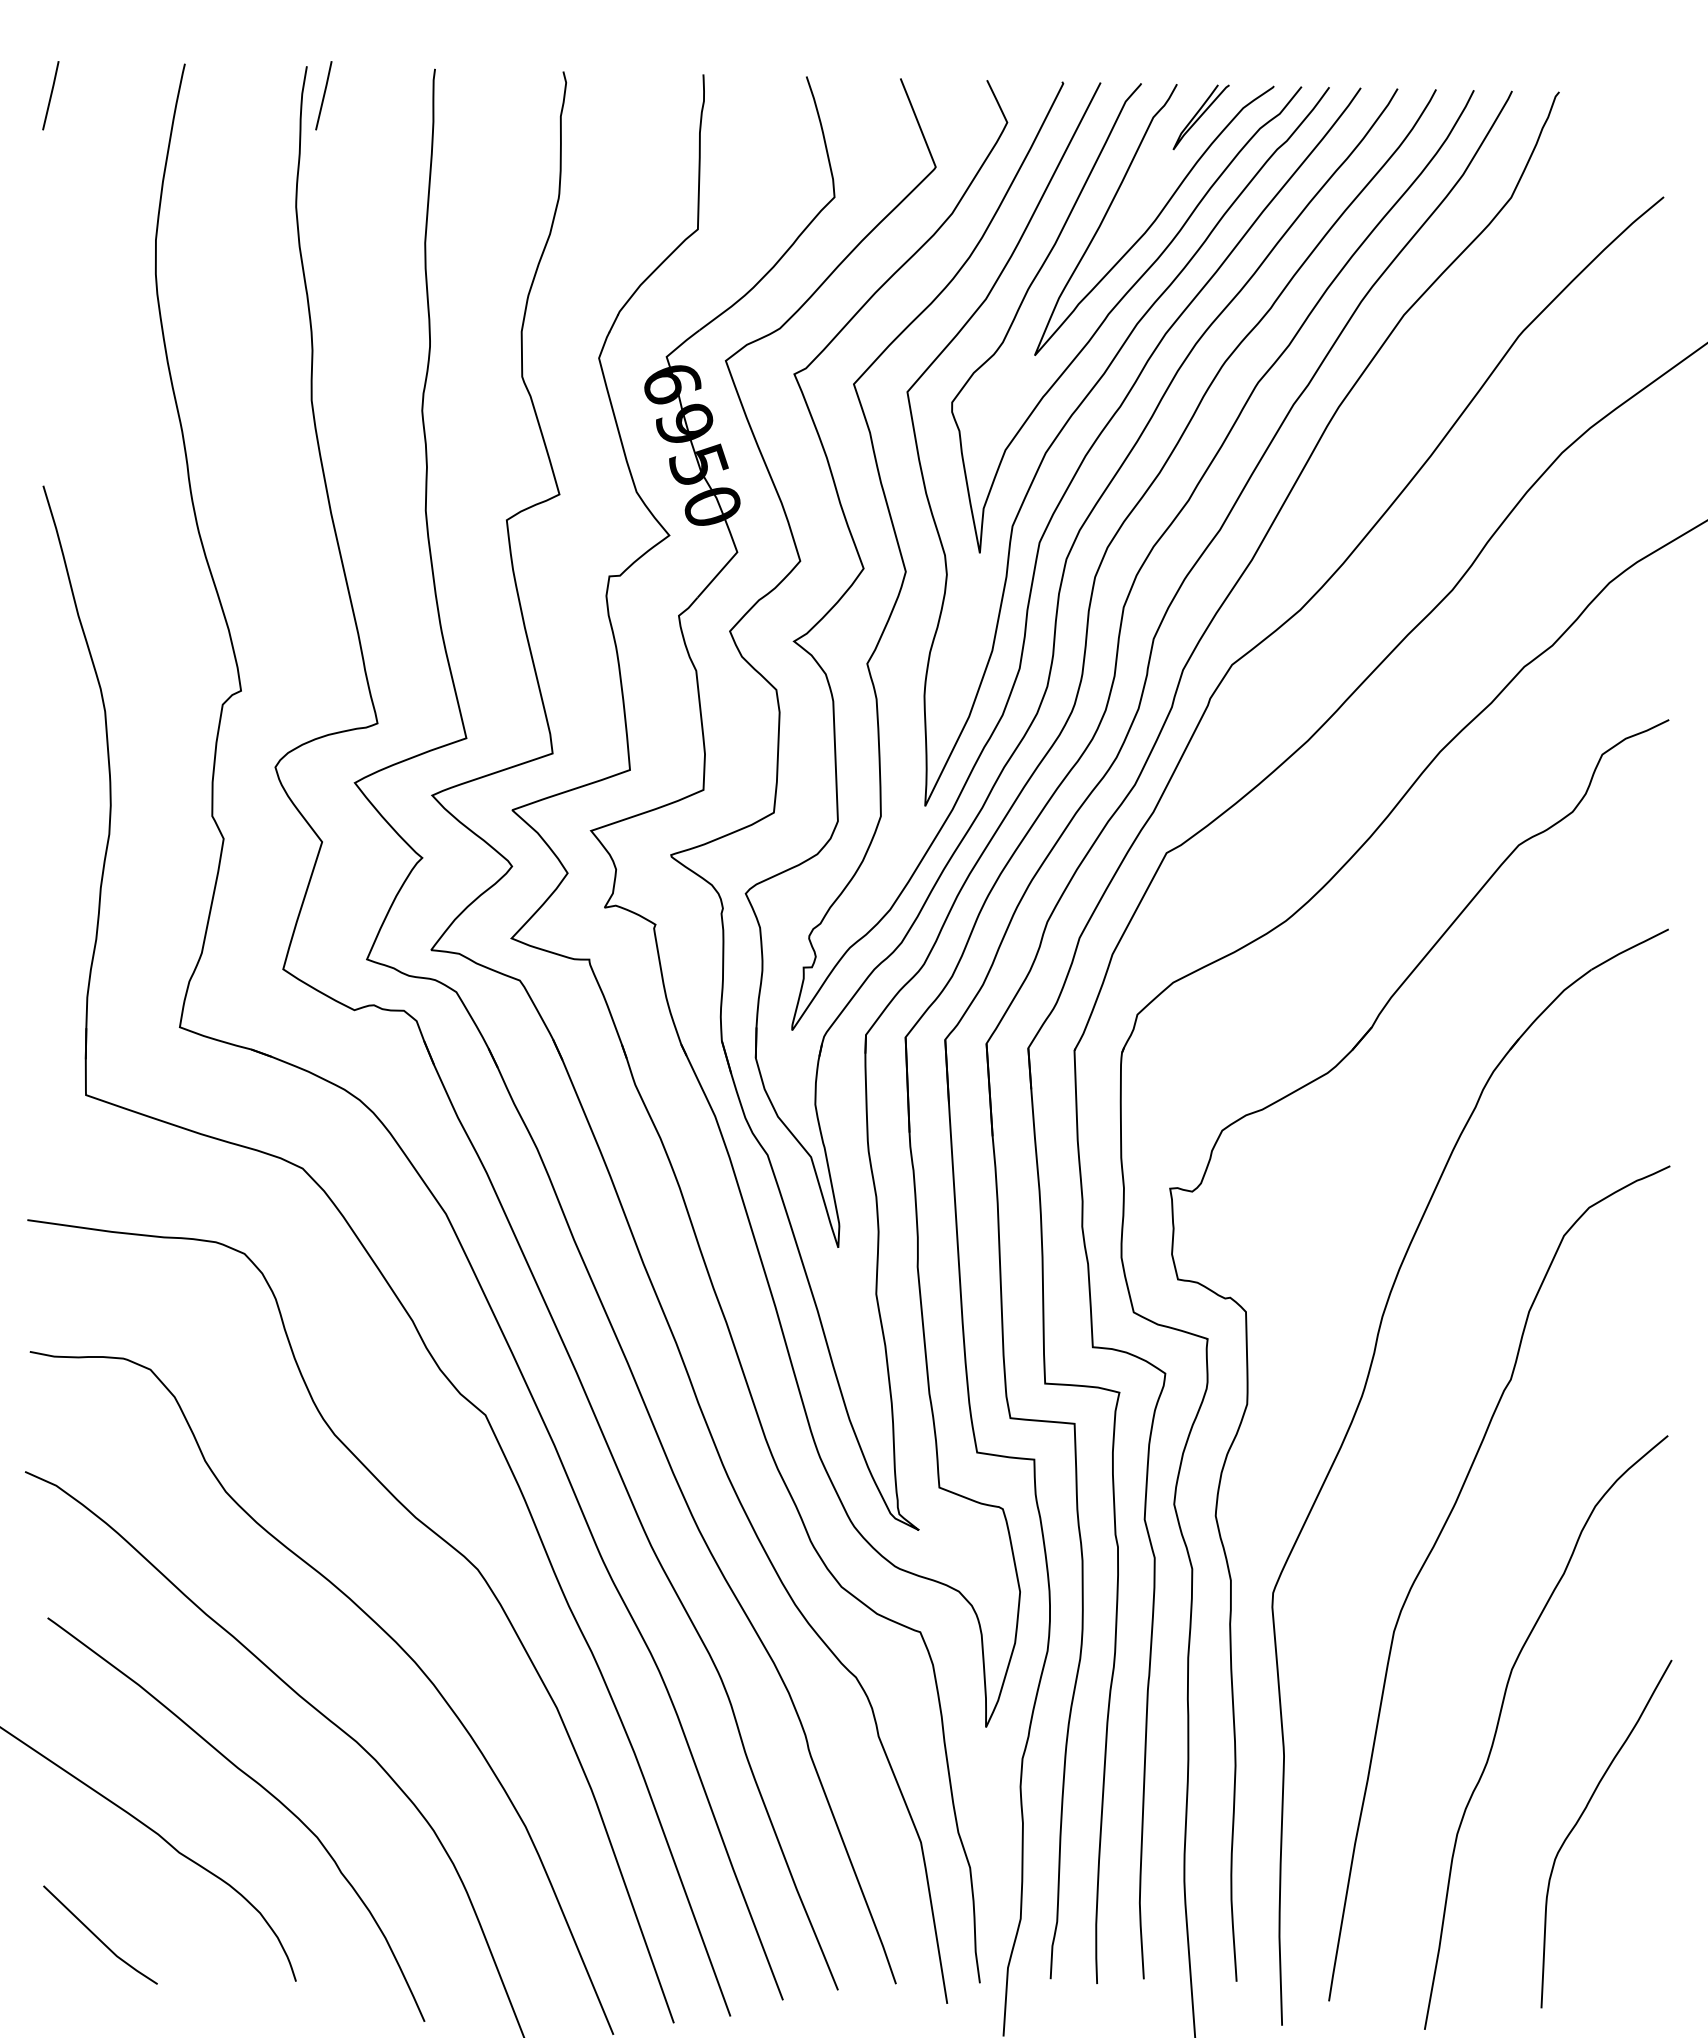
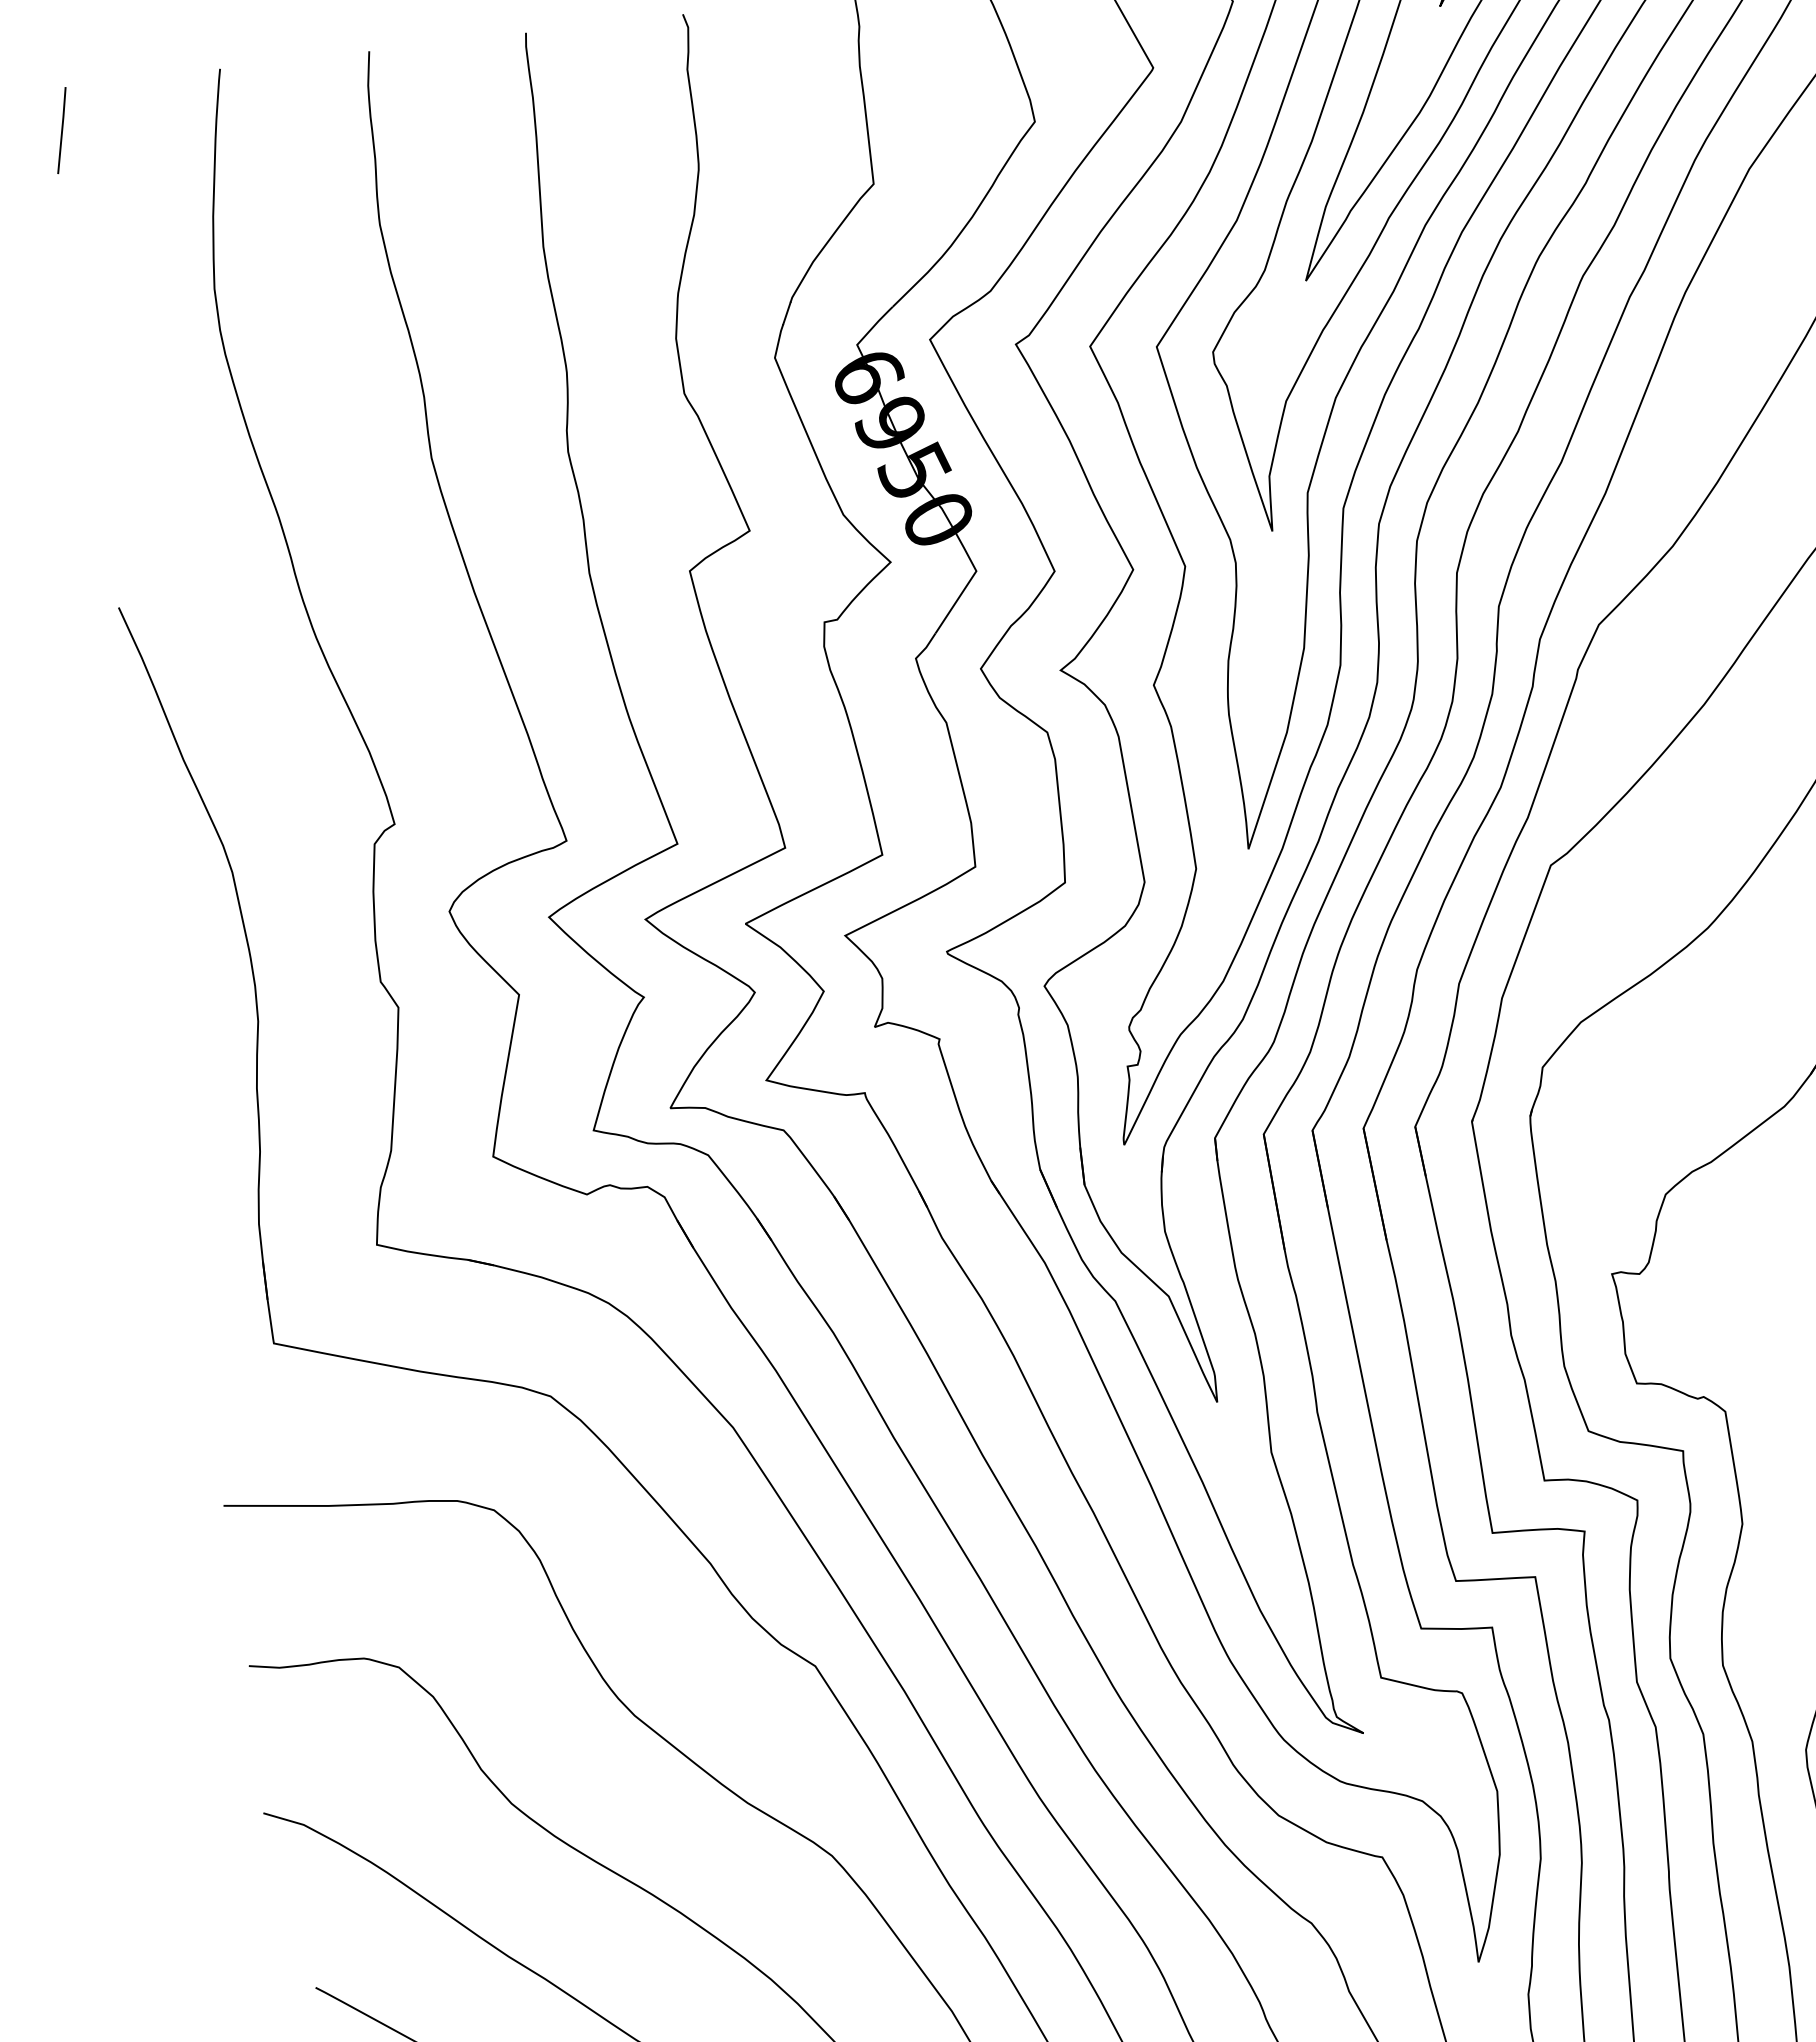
line: (323, 95) -> (394, 84), removed

